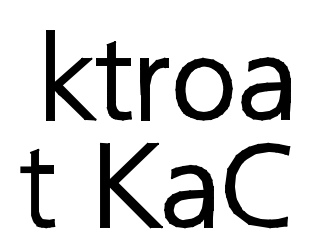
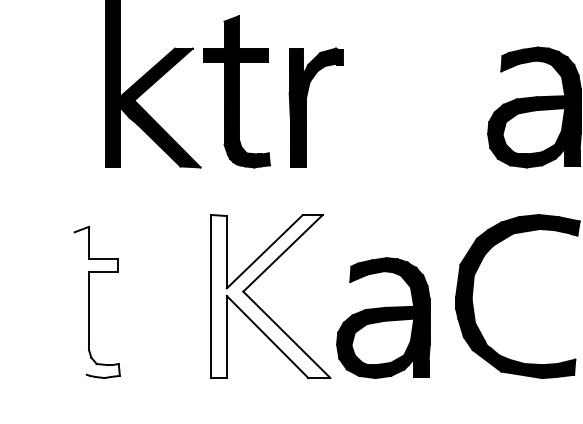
part: (203, 88) -> (412, 106), removed
fill: (130, 185) -> (269, 296), removed
fill: (37, 188) -> (87, 302), removed

